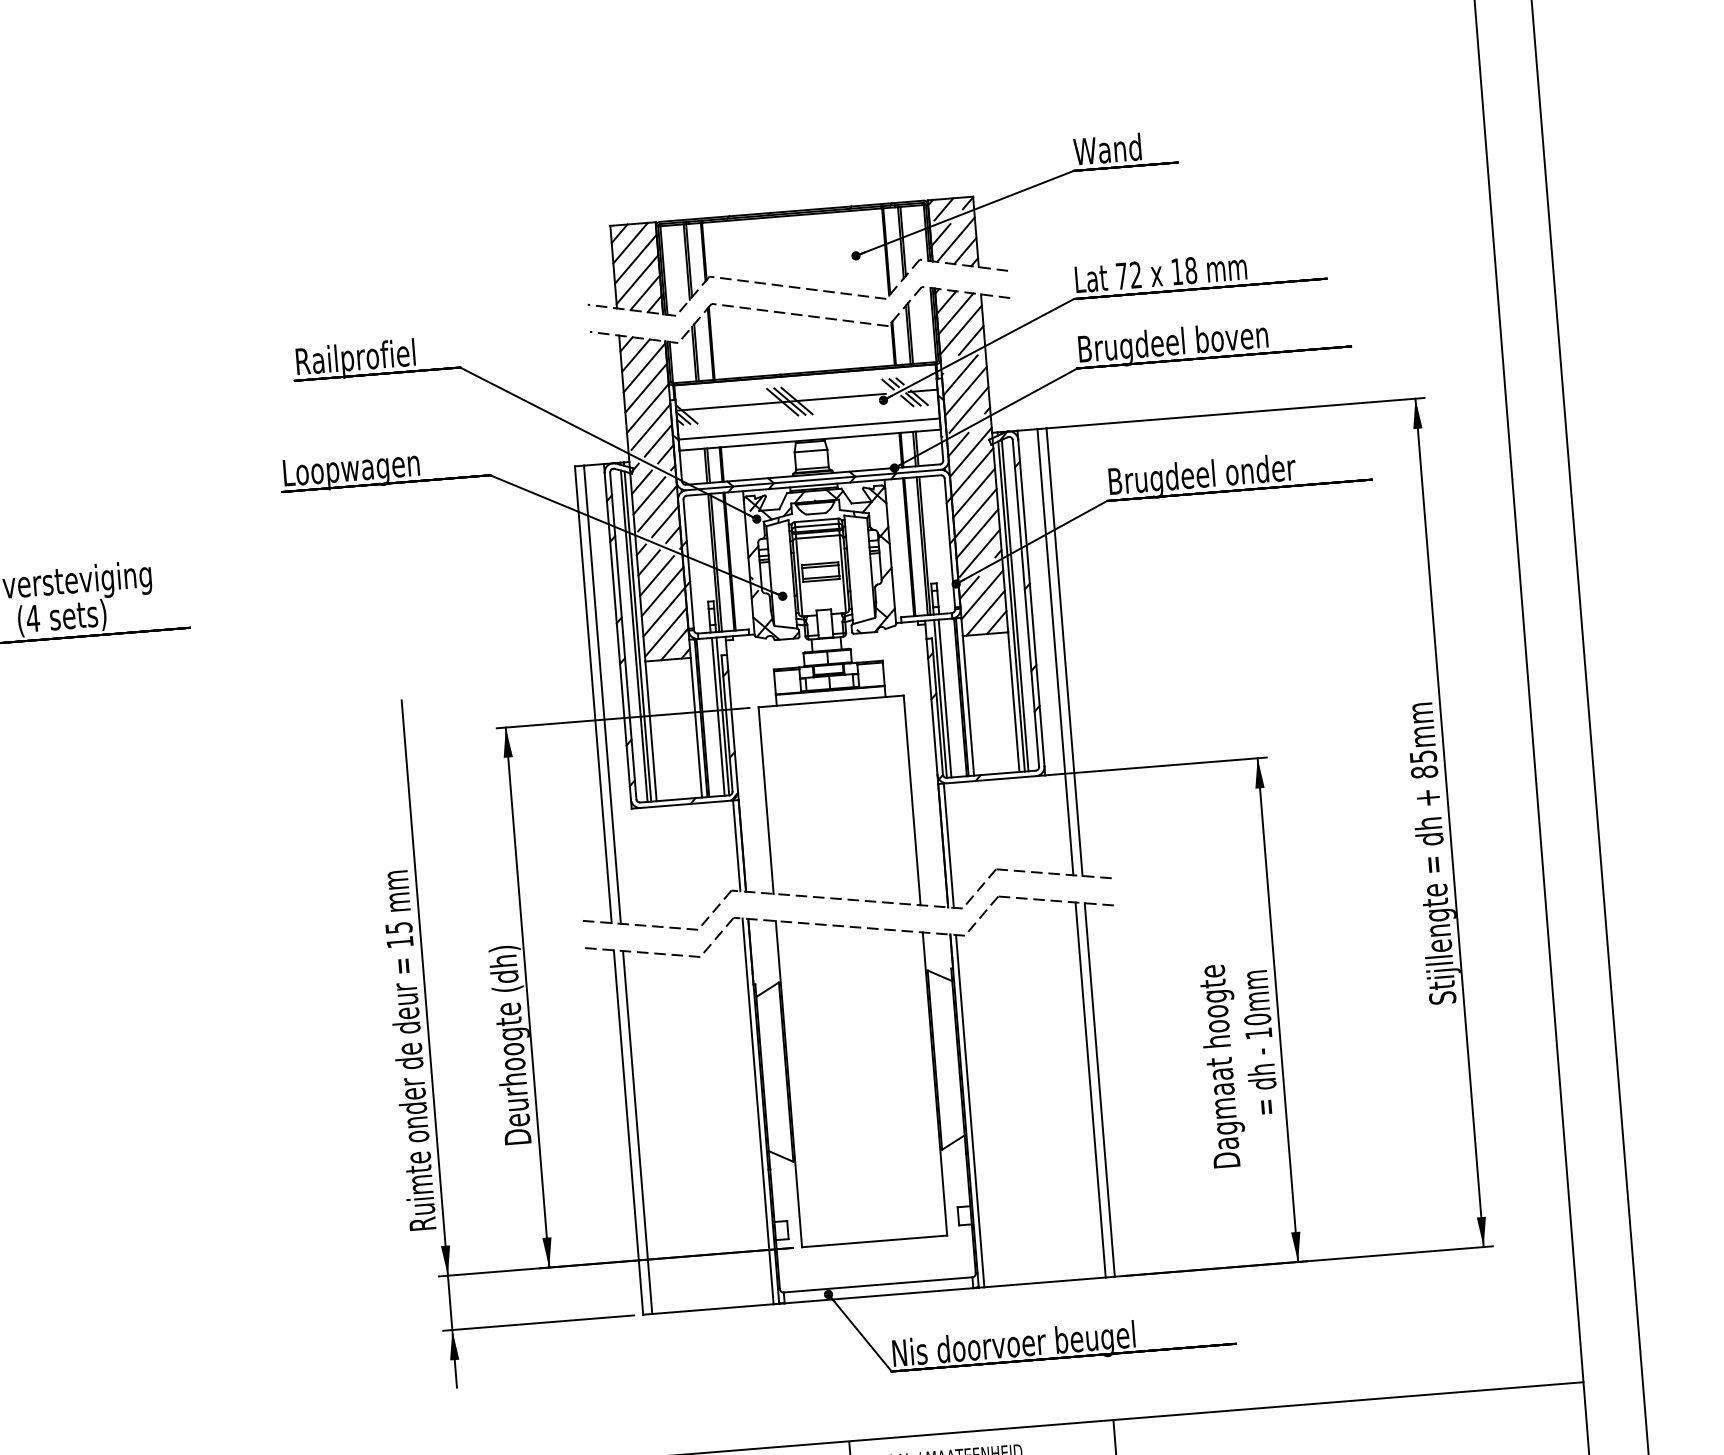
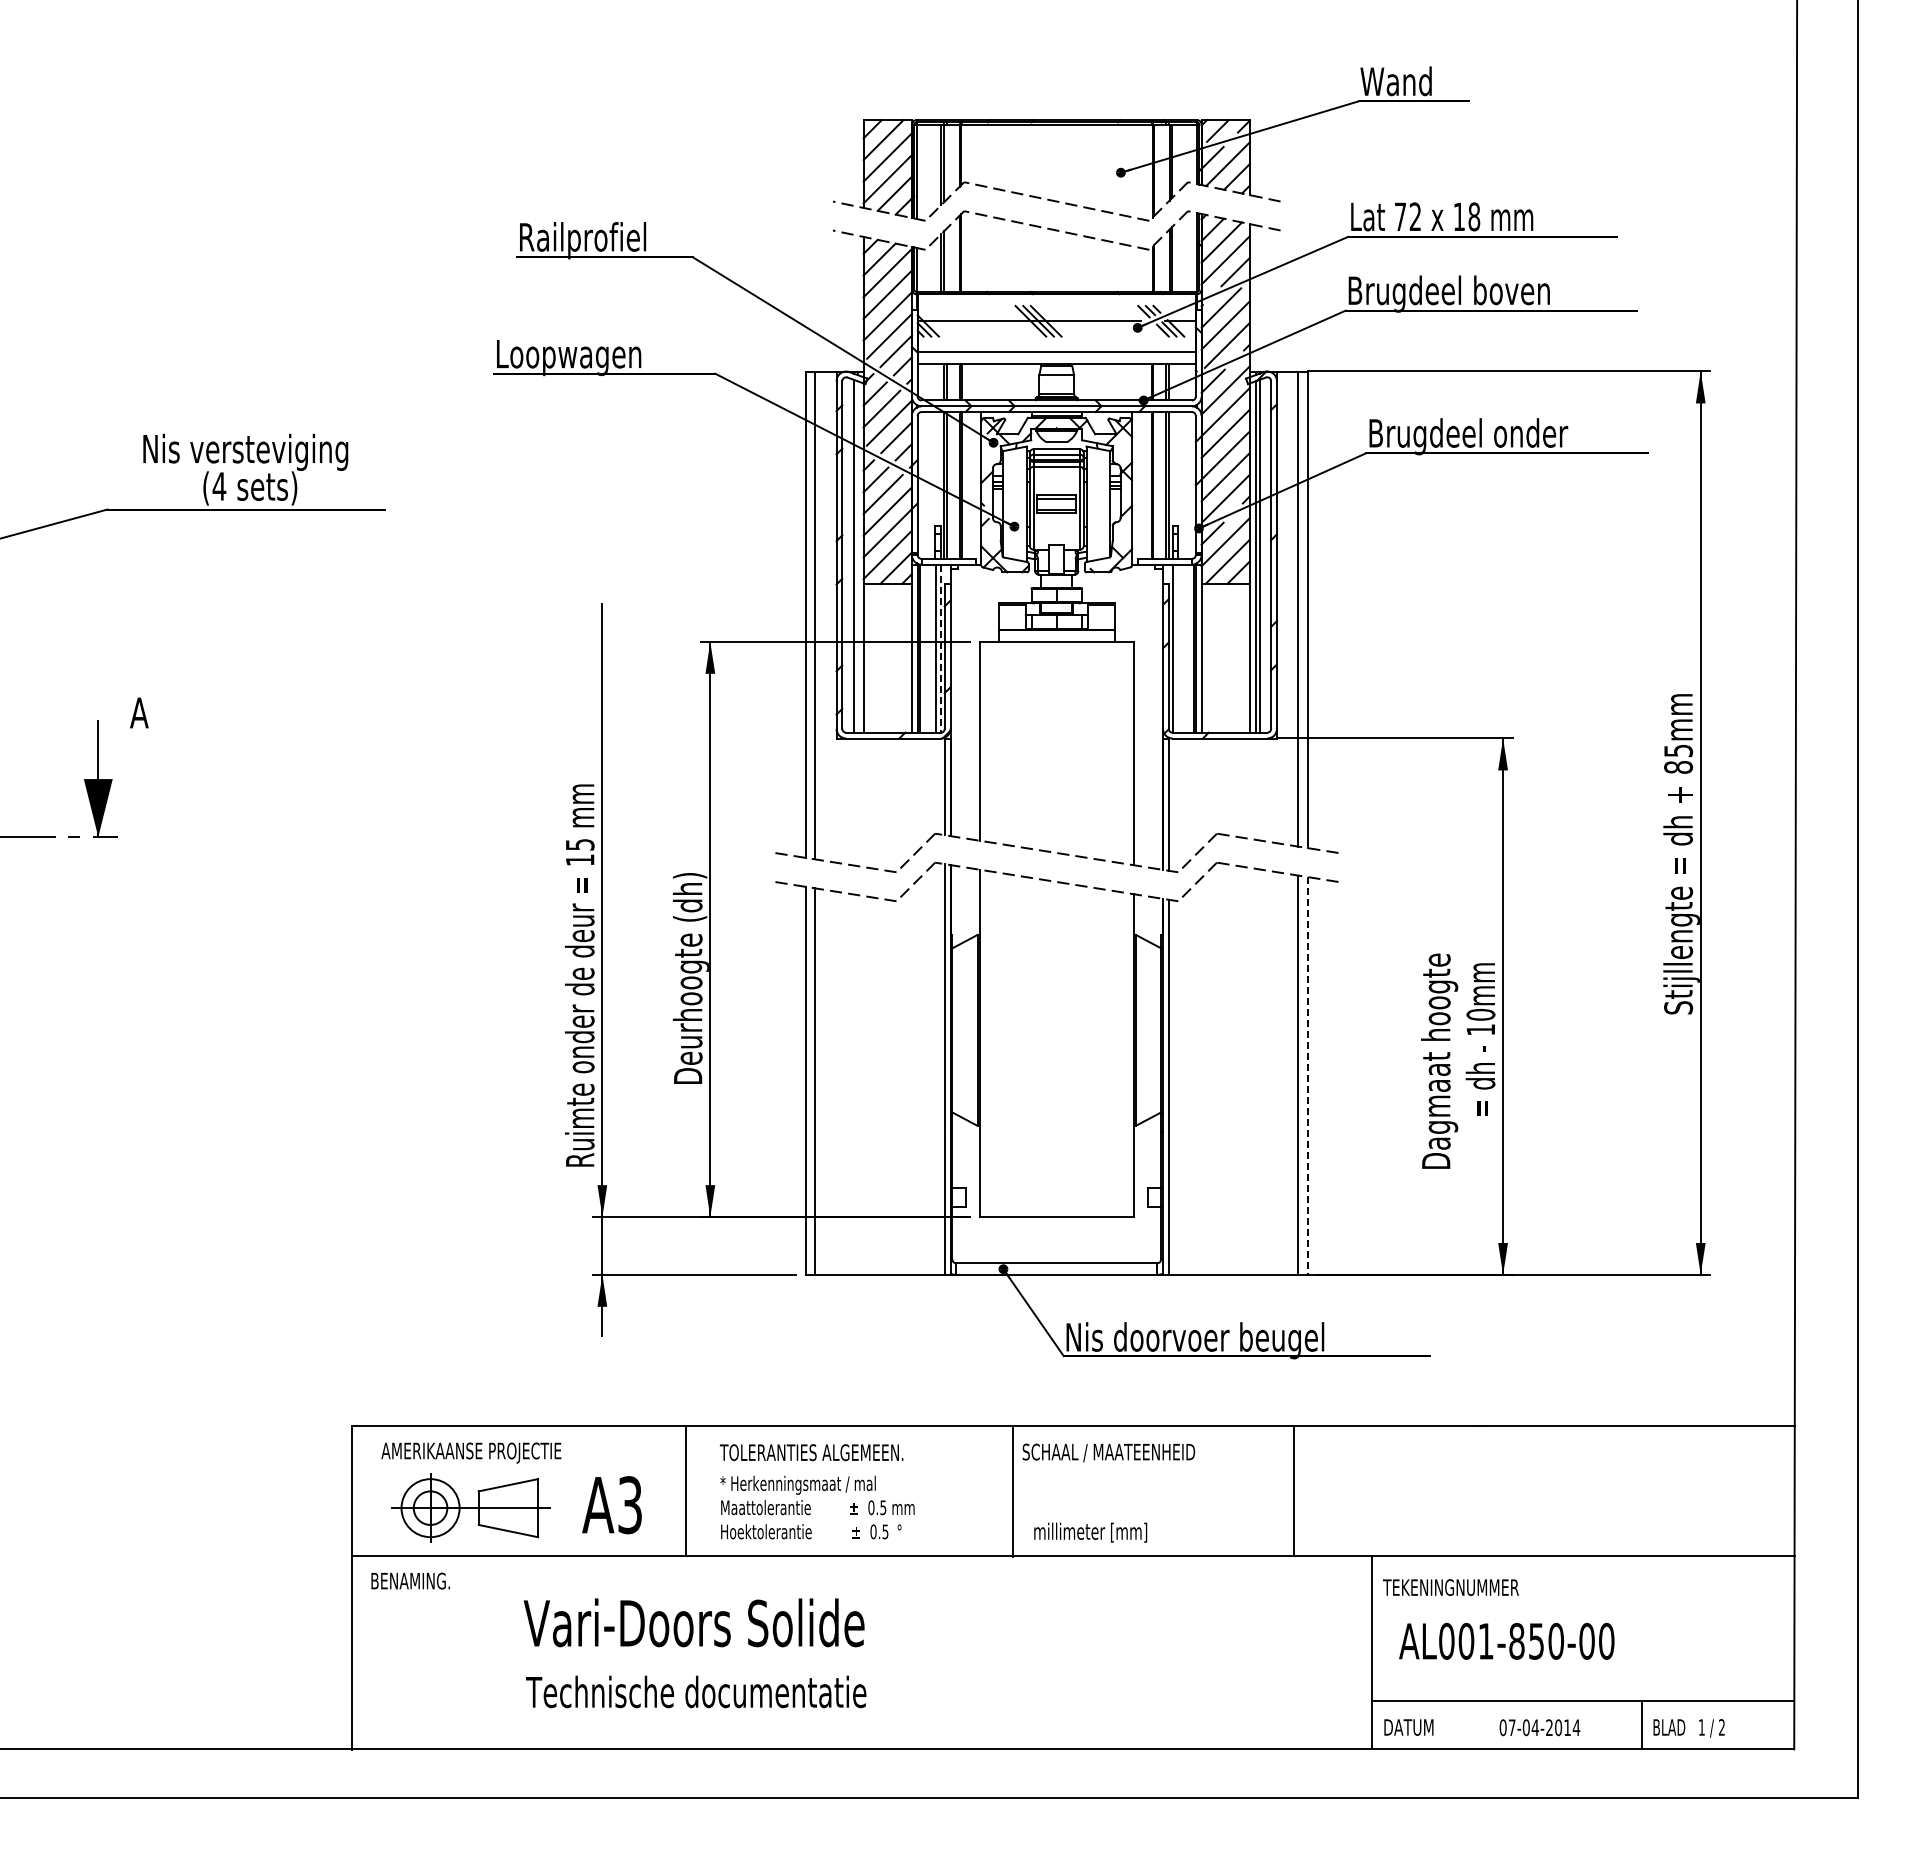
line: (637, 636) -> (857, 556), removed
line: (945, 698) -> (1177, 648), removed
line: (722, 717) -> (940, 649), solid -> dashed
line: (1099, 1090) -> (1307, 1076), solid -> dashed

